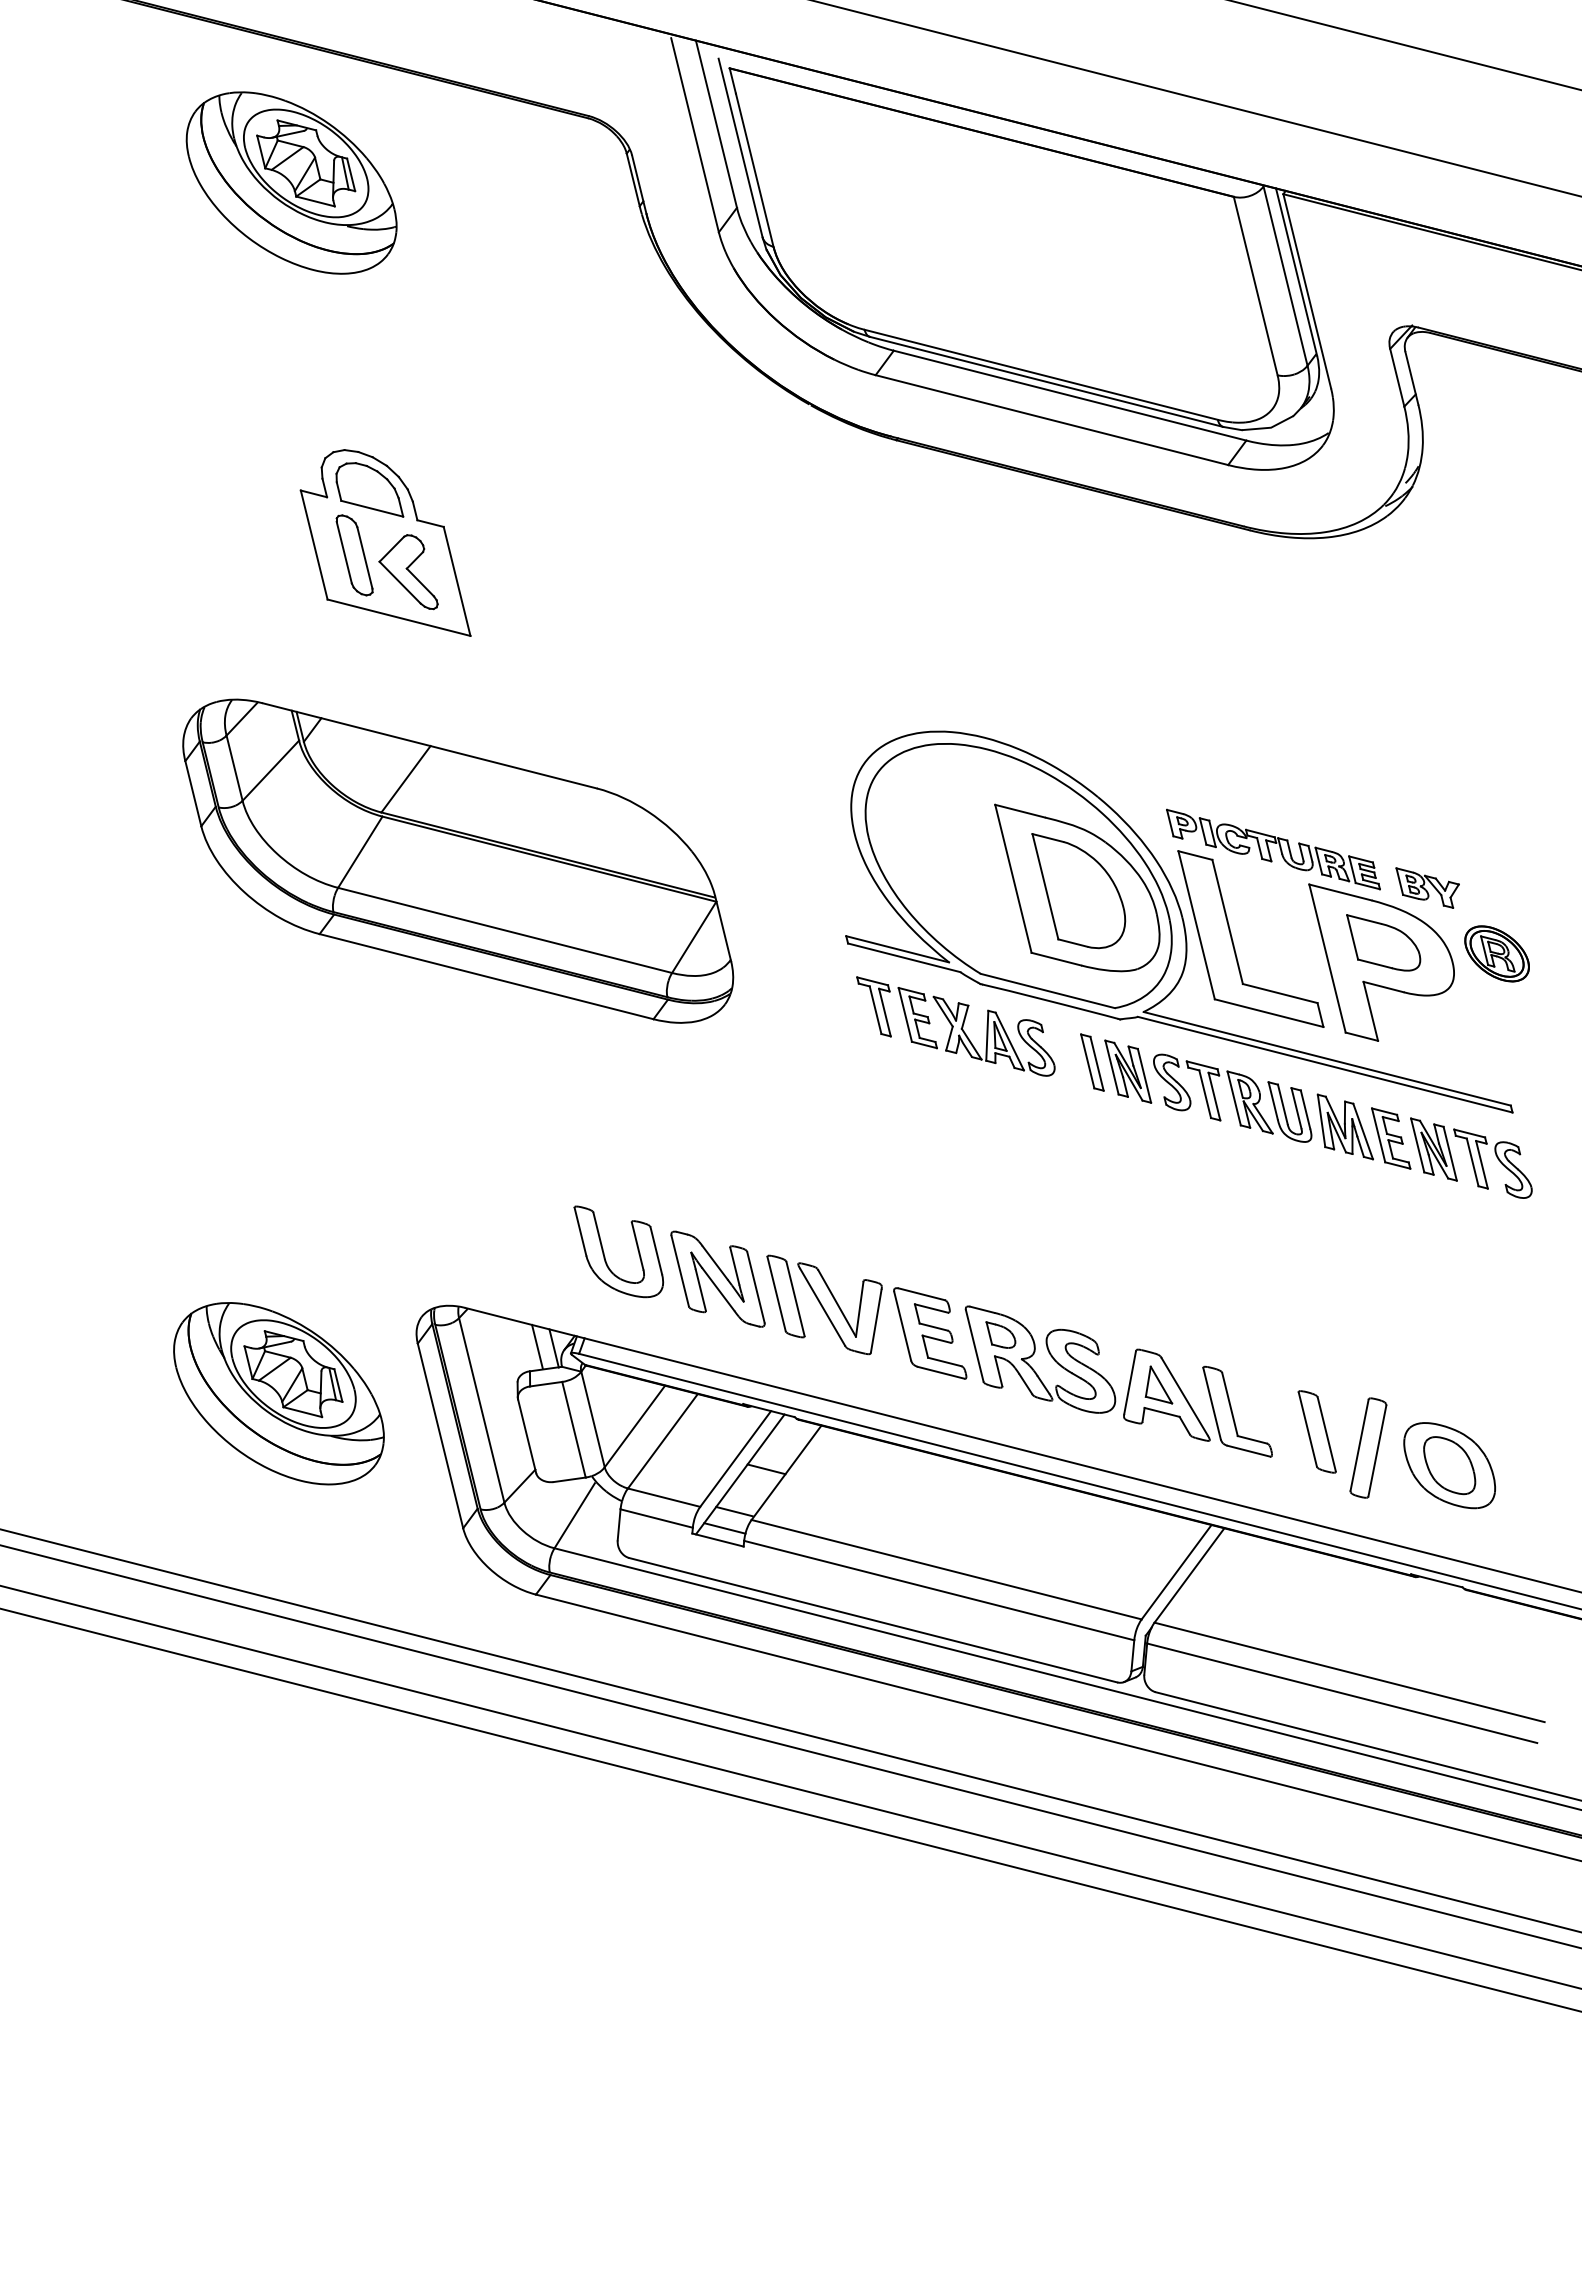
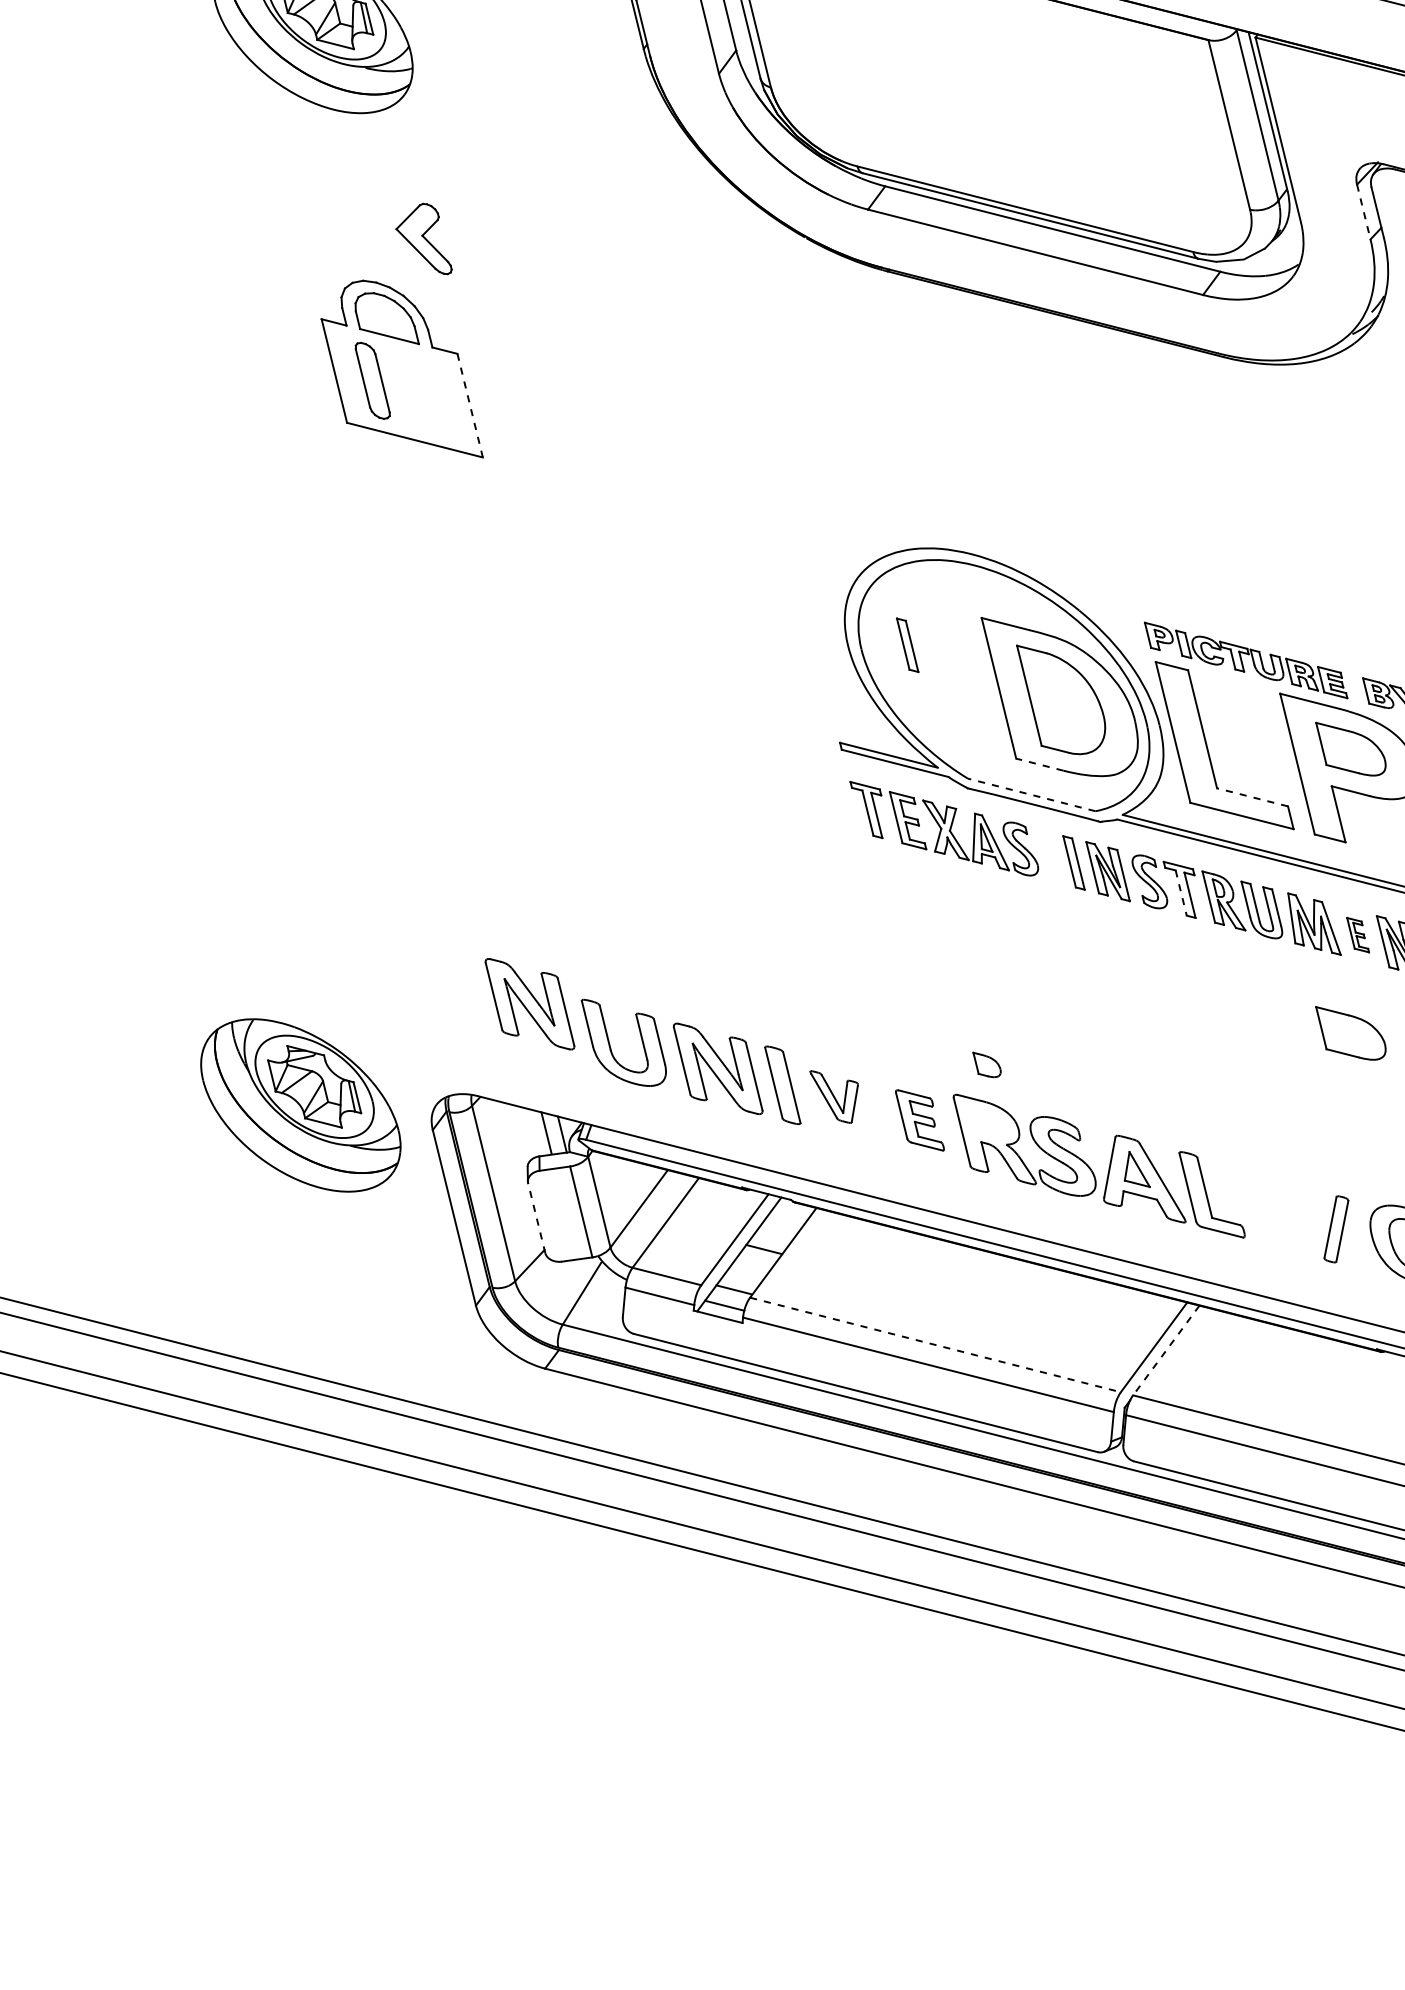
line: (1397, 377) -> (1364, 211), solid -> dashed
part: (408, 572) -> (423, 239), moved
line: (457, 581) -> (470, 405), solid -> dashed
part: (917, 833) -> (907, 645), added
part: (458, 860) -> (471, 670), removed
line: (1056, 959) -> (1039, 764), solid -> dashed
line: (1047, 990) -> (1031, 794), solid -> dashed
line: (1280, 993) -> (1252, 797), solid -> dashed
line: (1205, 1094) -> (1181, 893), solid -> dashed
part: (1391, 1138) -> (1358, 935), size x0.6
part: (519, 1210) -> (529, 1003), added
part: (1383, 1241) -> (1350, 1033), added
part: (839, 1308) -> (833, 1096), size x0.6
part: (930, 1333) -> (920, 1120), size x0.7
part: (1000, 1334) -> (986, 1064), moved
part: (278, 1393) -> (300, 1105), moved
part: (1316, 1431) -> (1287, 1213), removed
line: (527, 1435) -> (537, 1217), solid -> dashed
part: (1368, 1447) -> (1336, 1228), size x0.7
line: (947, 1569) -> (936, 1344), solid -> dashed
line: (1189, 1575) -> (1166, 1350), solid -> dashed

